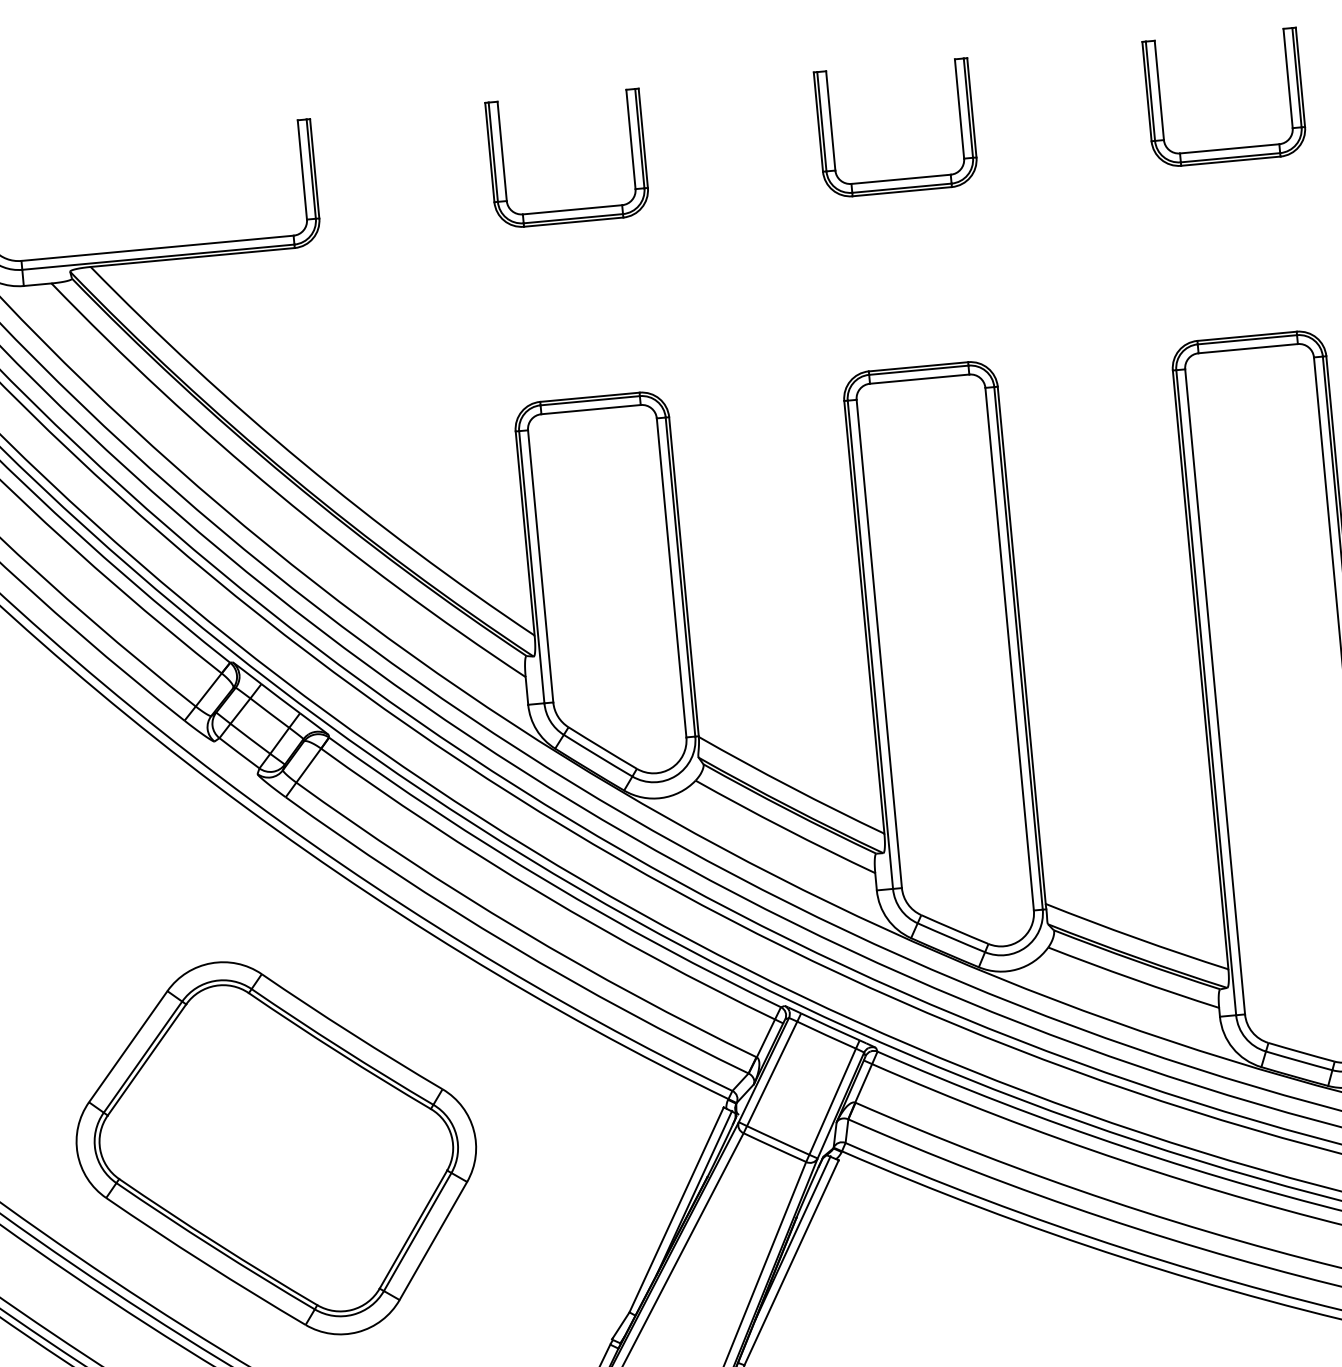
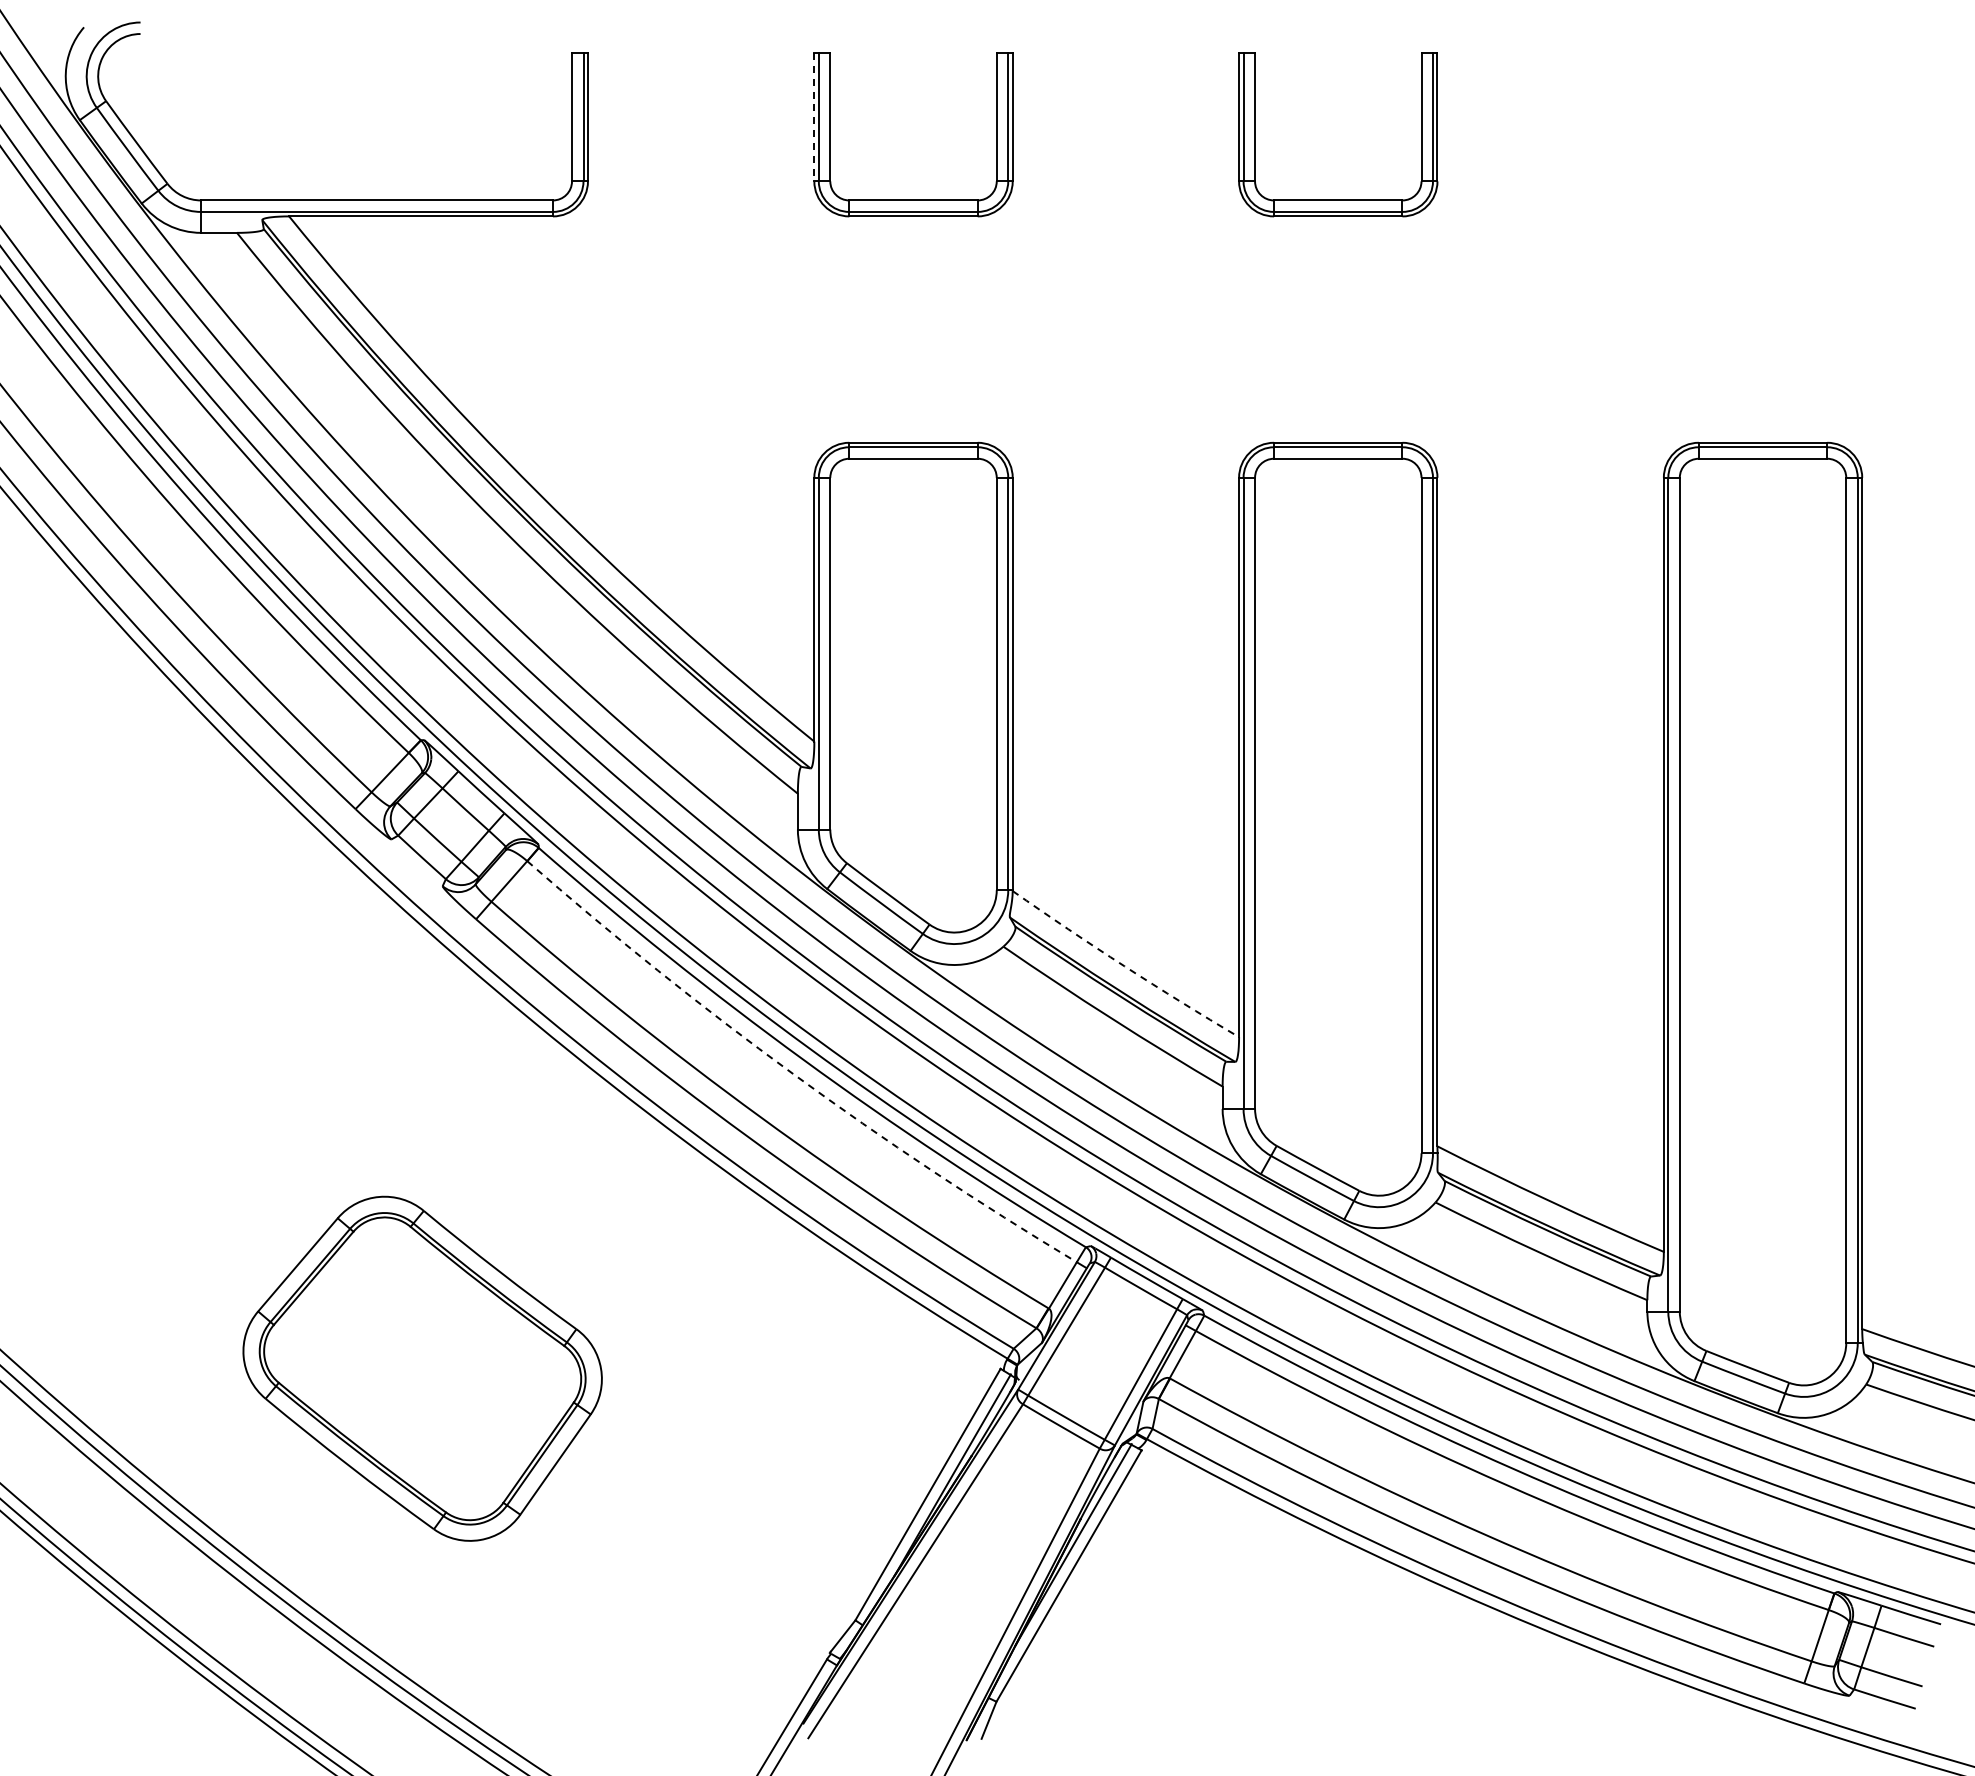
part: (1229, 148) -> (1763, 199), removed
line: (489, 152) -> (814, 117), solid -> dashed
arc: (790, 787) -> (1124, 966), solid -> dashed
arc: (542, 893) -> (793, 1073), solid -> dashed
part: (276, 1148) -> (422, 1368), size x0.7

